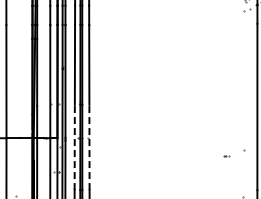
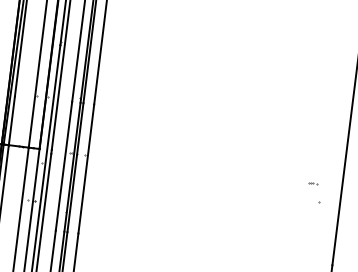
line: (74, 147) -> (63, 166), dashed -> solid
line: (89, 147) -> (86, 169), dashed -> solid
part: (226, 156) -> (313, 183), moved

